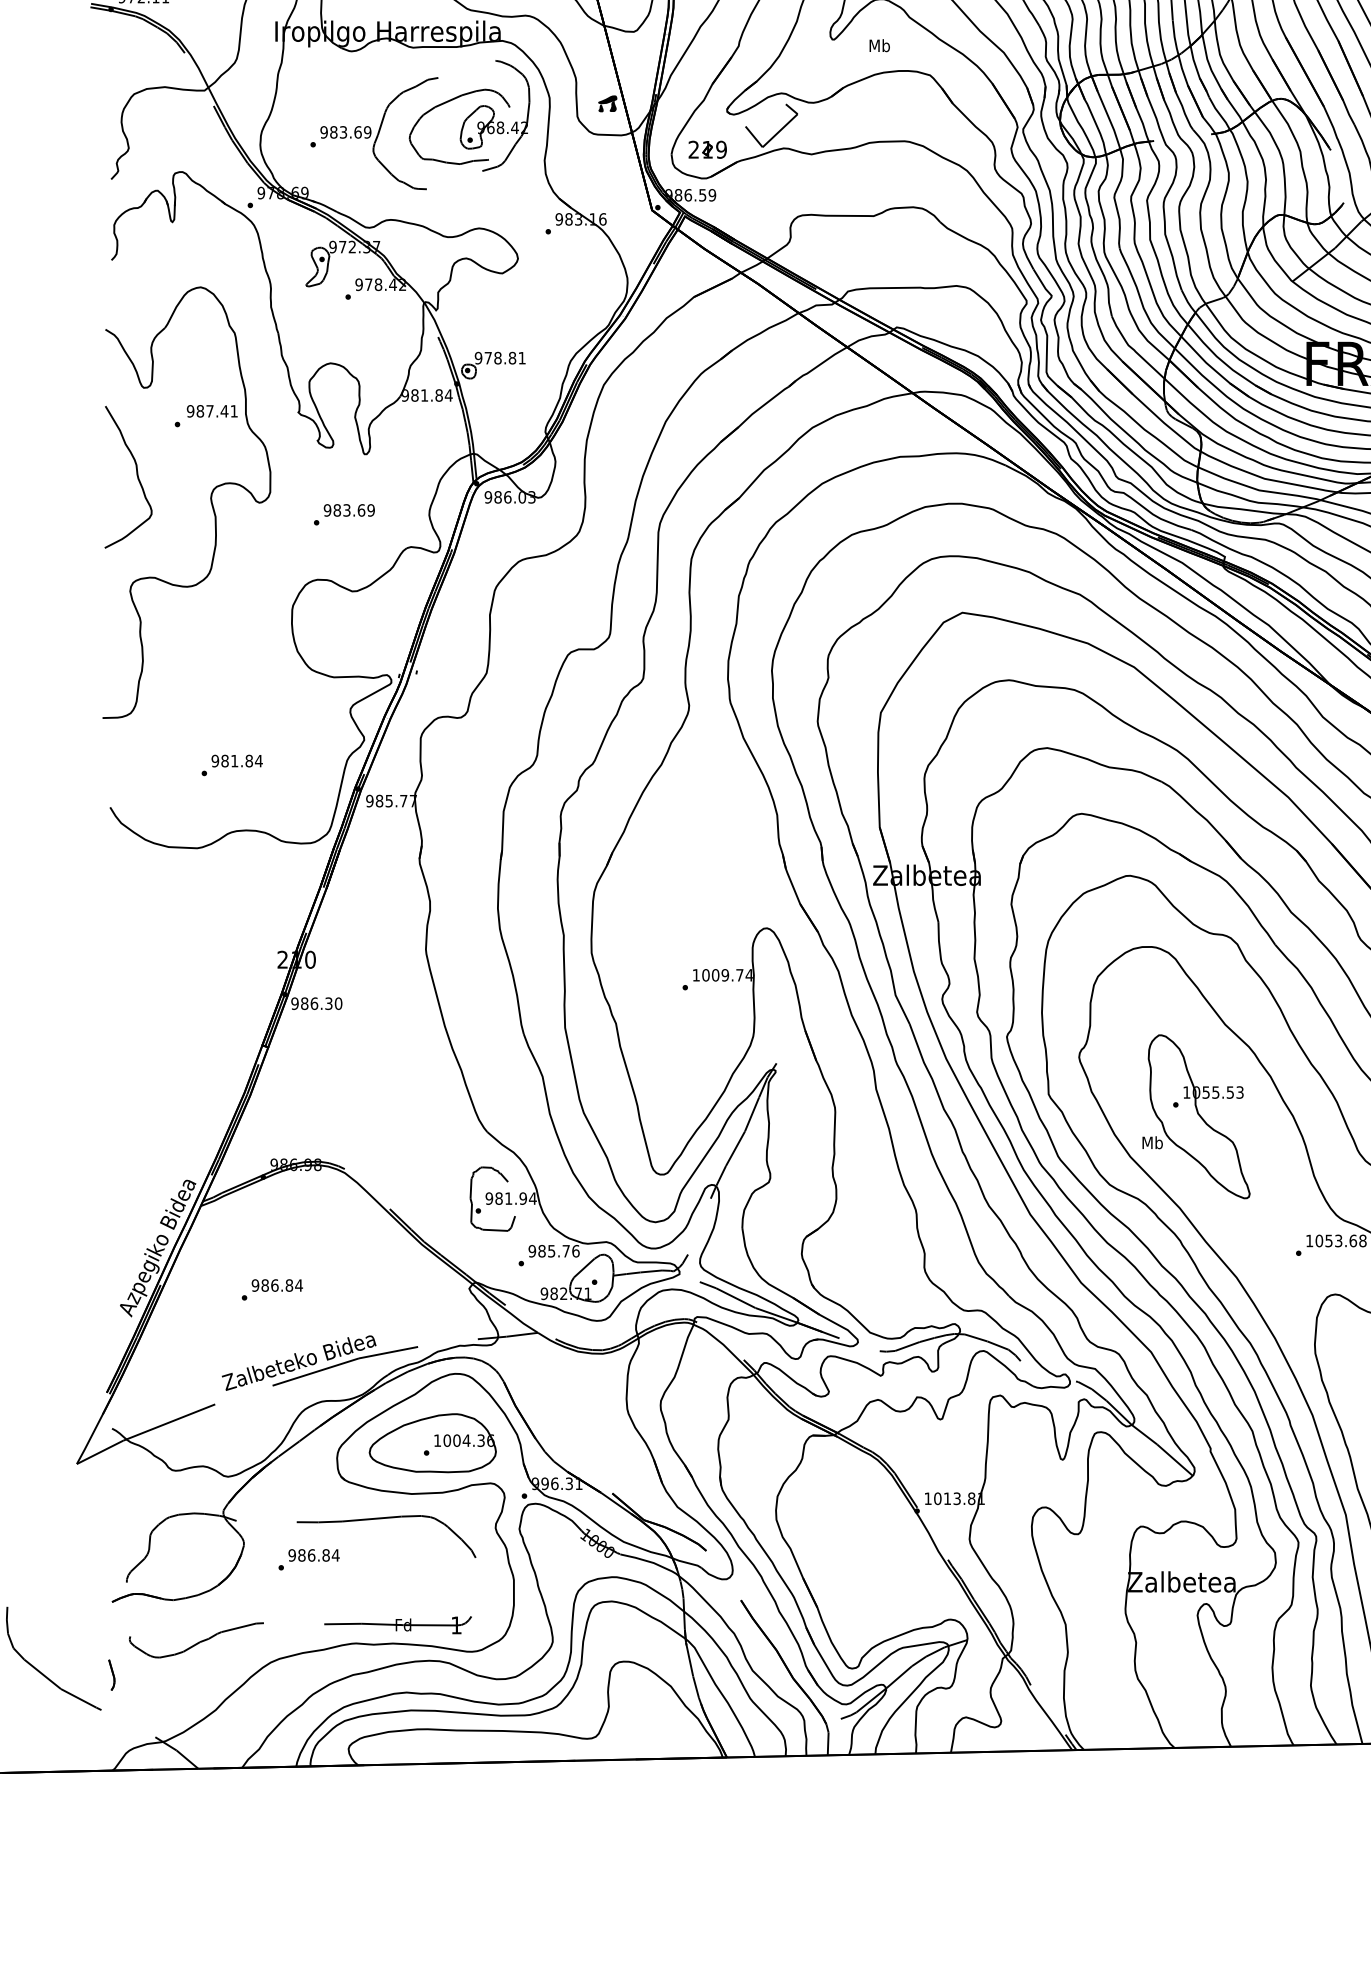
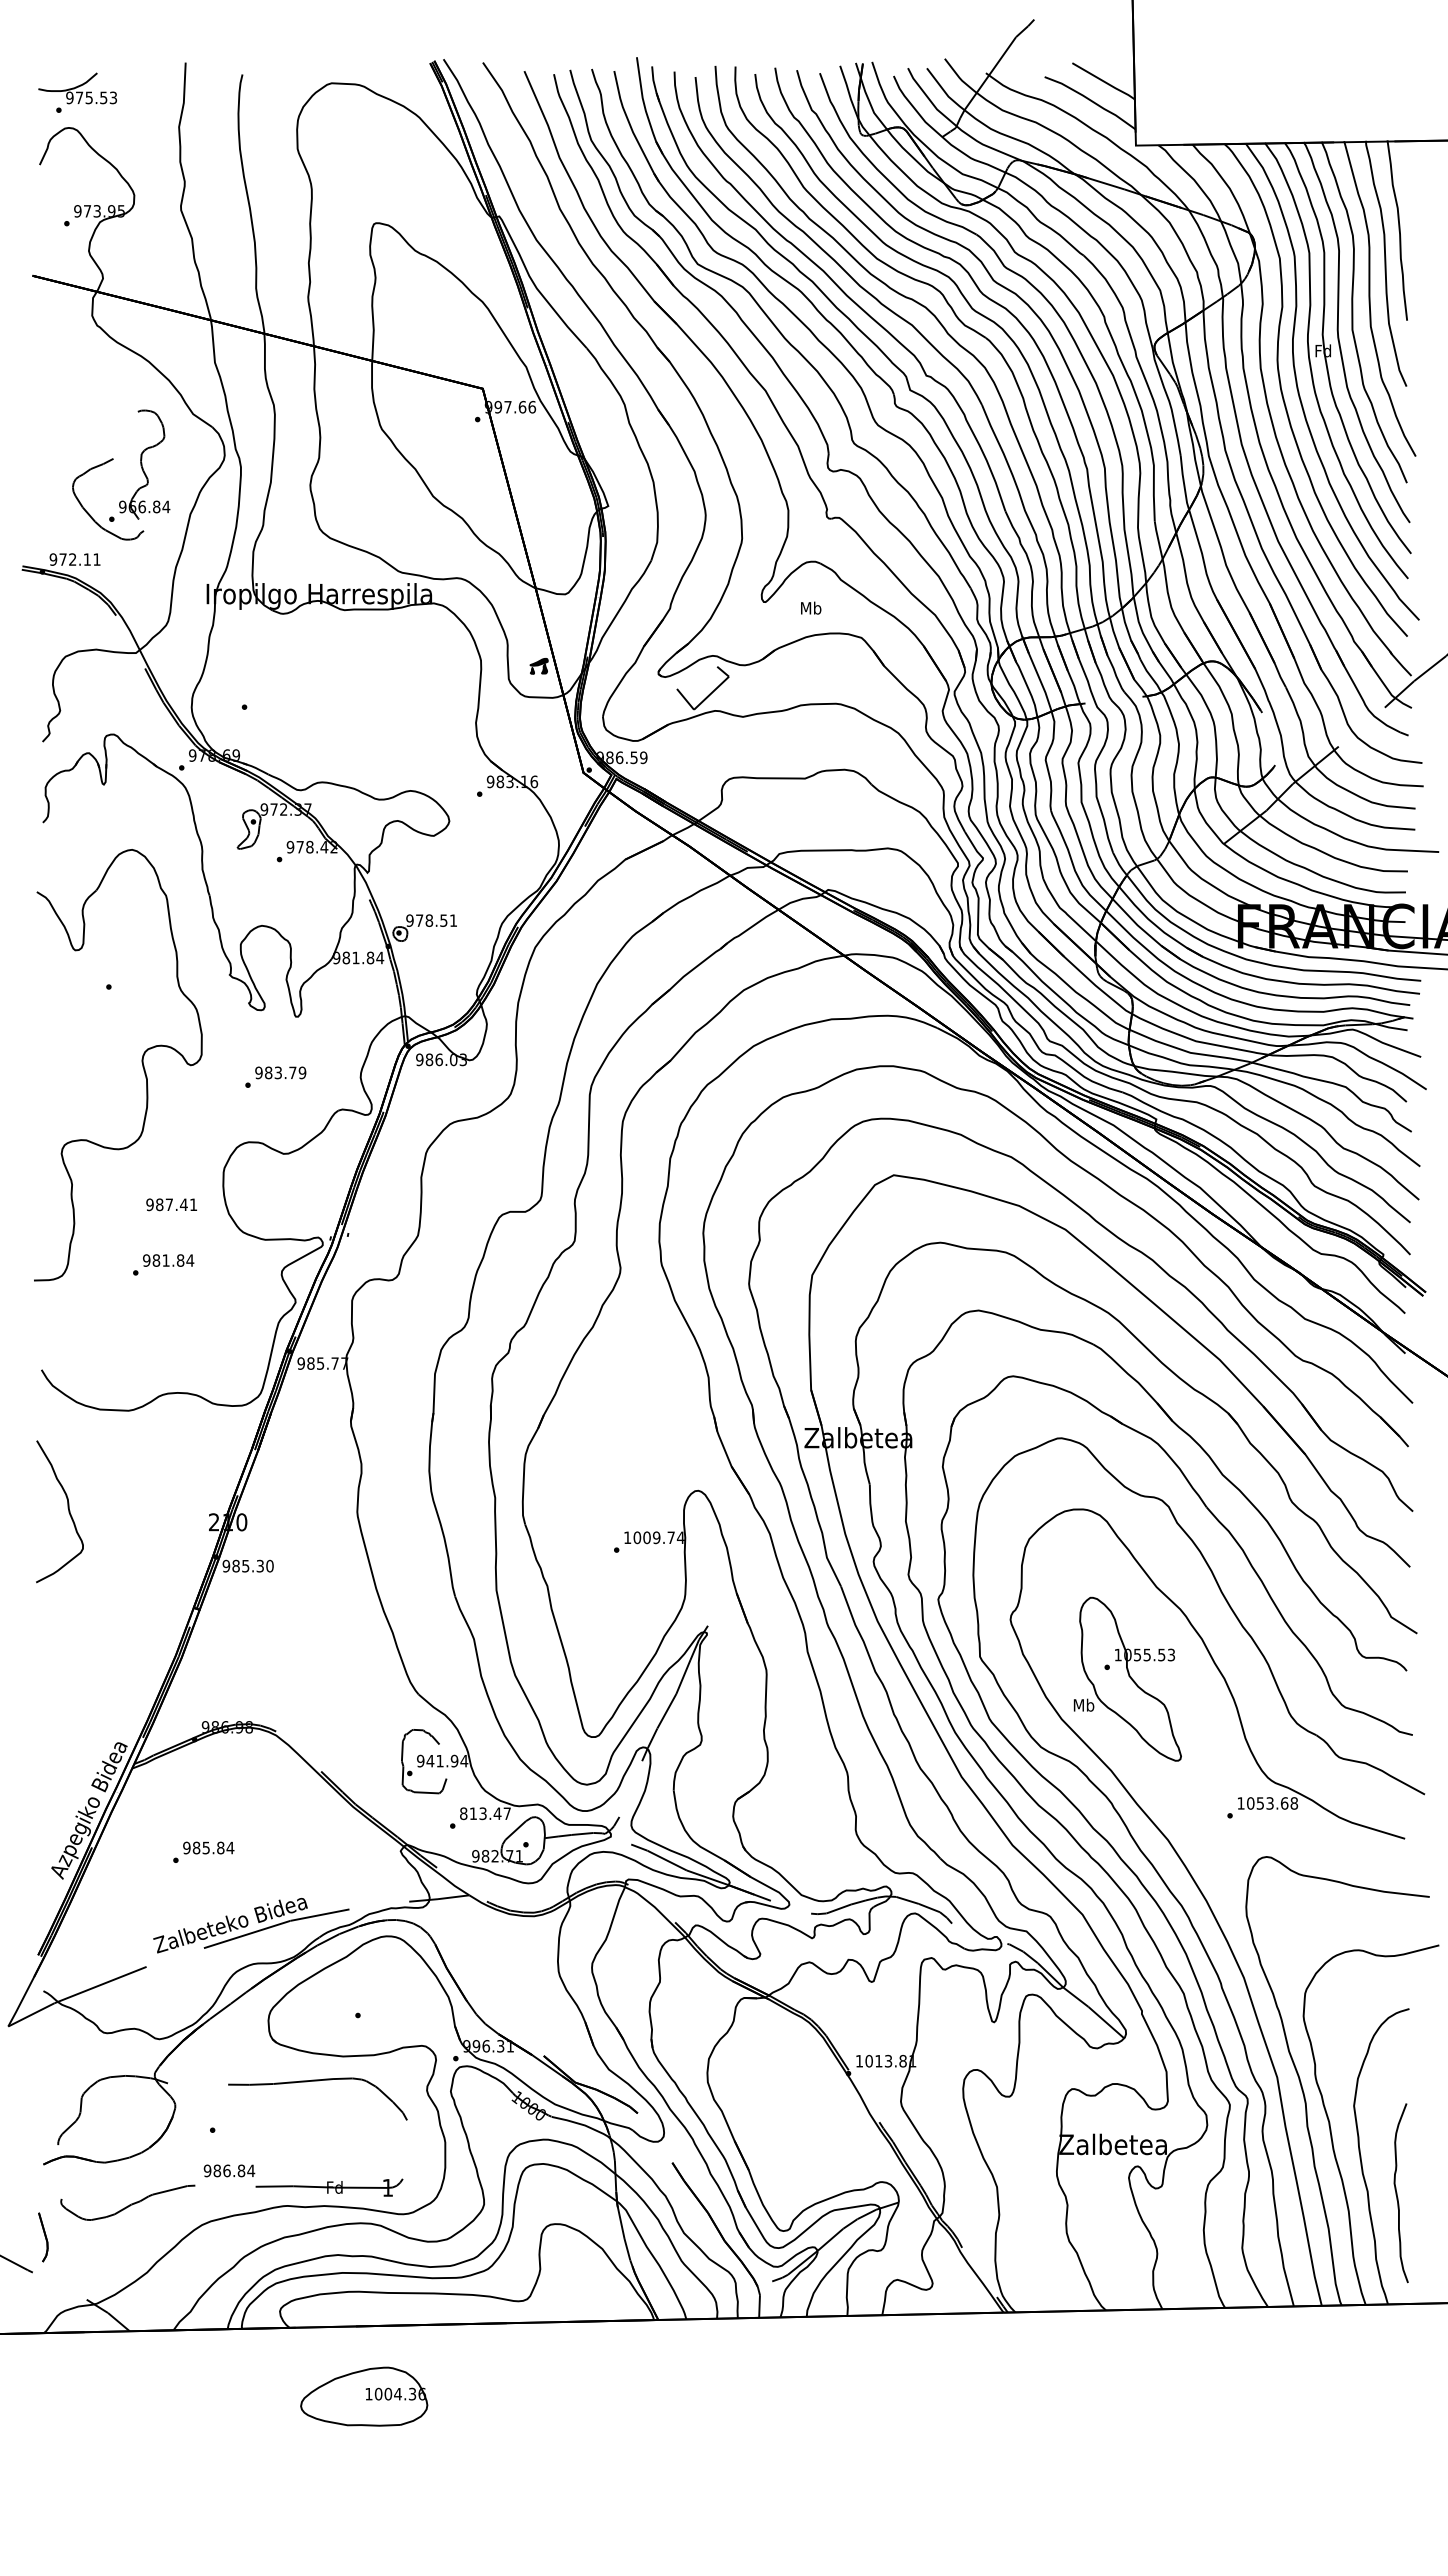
part: (419, 122) -> (350, 684), removed
part: (708, 150) -> (639, 712), removed
text: (512, 358) -> (443, 920), 978.81 -> 978.51
text: (212, 411) -> (171, 1204), moved
curve: (136, 474) -> (67, 1508), moved
text: (361, 510) -> (292, 1072), 983.69 -> 983.79
text: (232, 765) -> (163, 1264), moved
text: (314, 1003) -> (245, 1565), 986.30 -> 985.30
text: (499, 1198) -> (430, 1760), 981.94 -> 941.94
text: (554, 1251) -> (485, 1813), 985.76 -> 813.47
text: (275, 1285) -> (206, 1847), 986.84 -> 985.84
part: (433, 1443) -> (364, 2396), moved
text: (314, 1555) -> (229, 2170), moved
part: (111, 1675) -> (42, 2237), size x1.6

